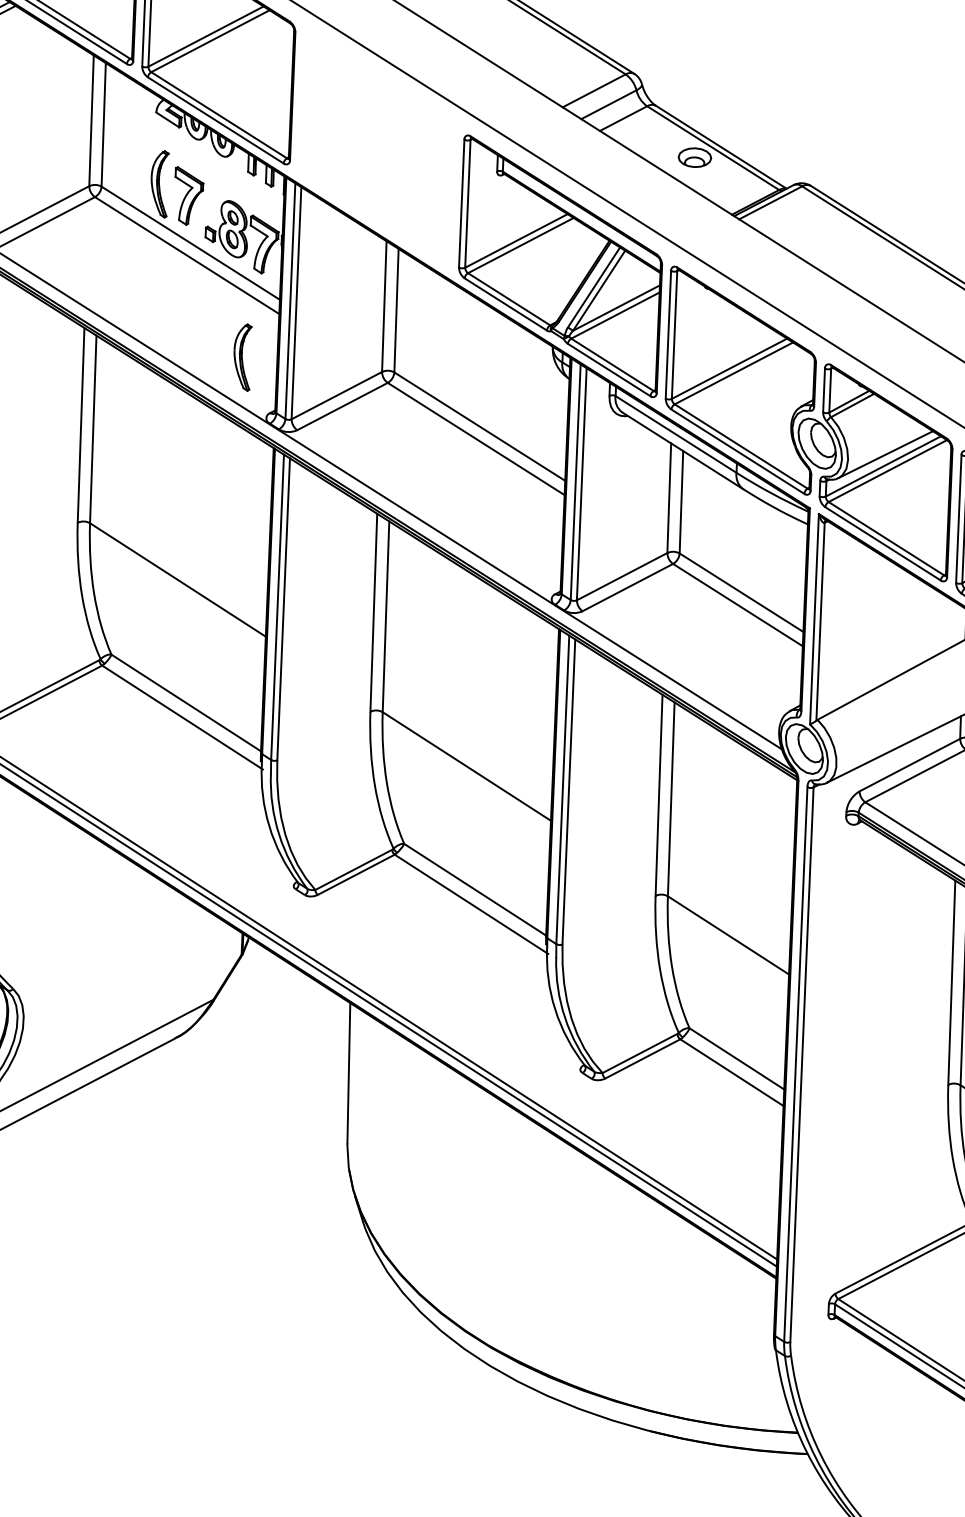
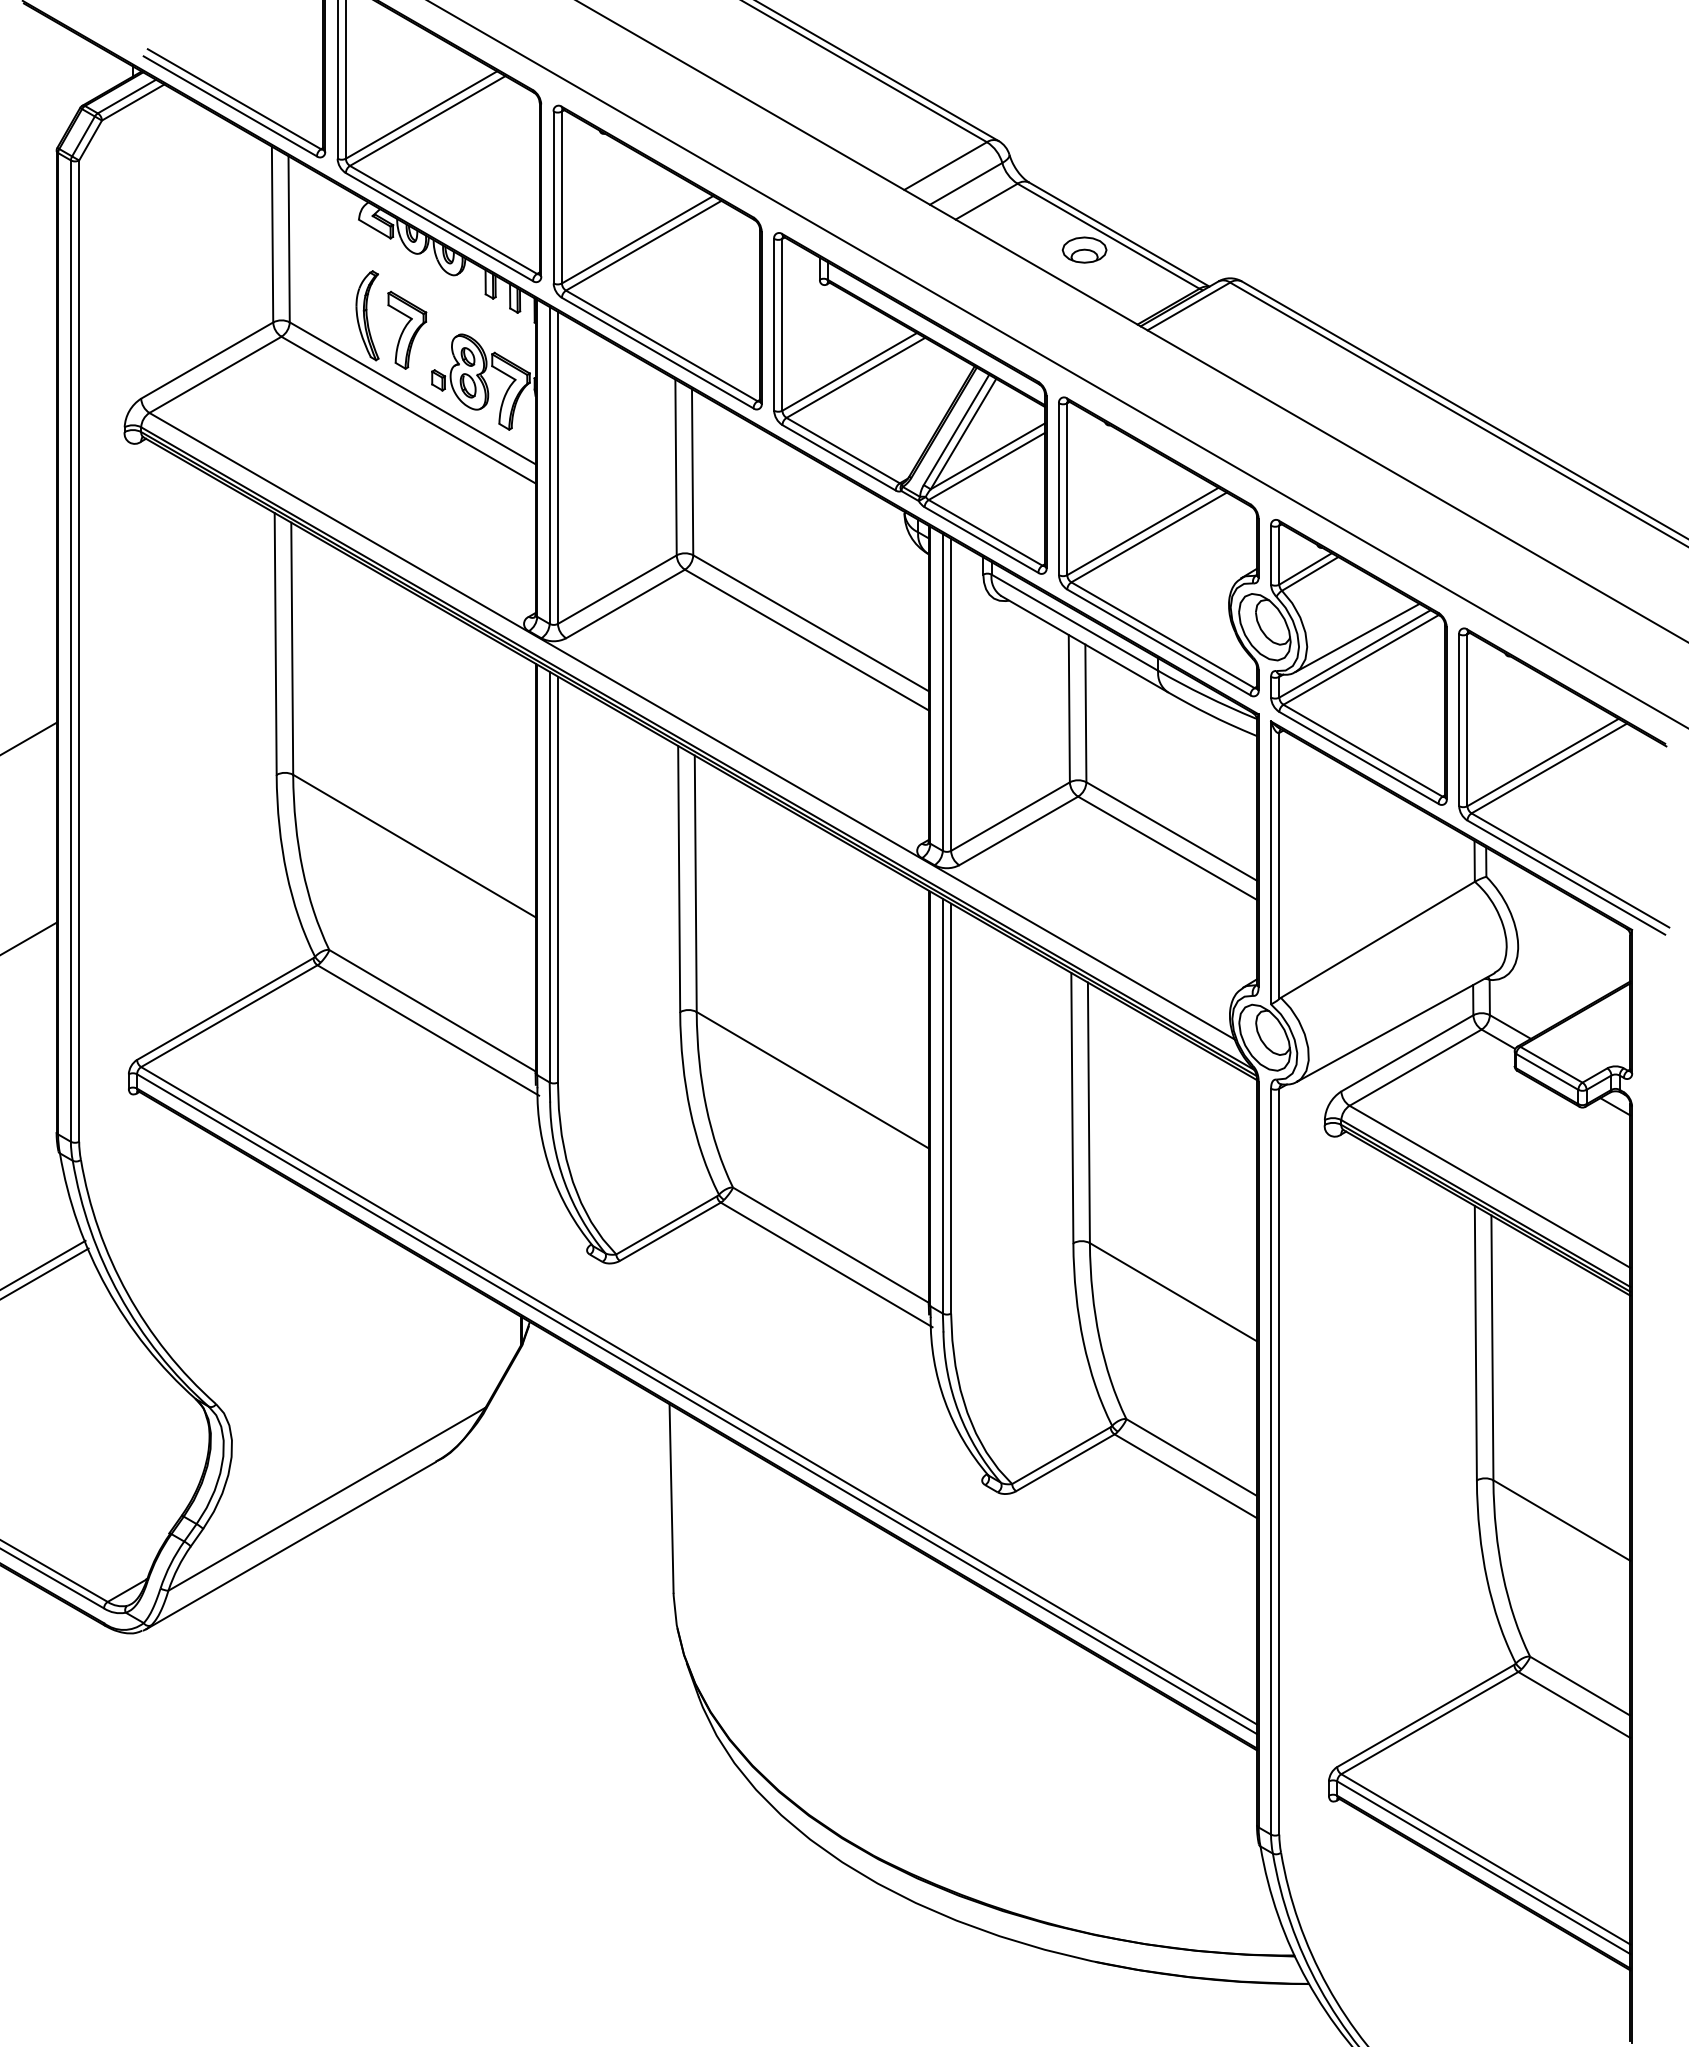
part: (377, 149) -> (657, 257), added
part: (242, 357) -> (488, 543), removed

